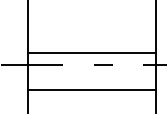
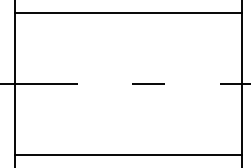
line: (91, 52) -> (127, 12), moved
line: (91, 89) -> (127, 153), moved

